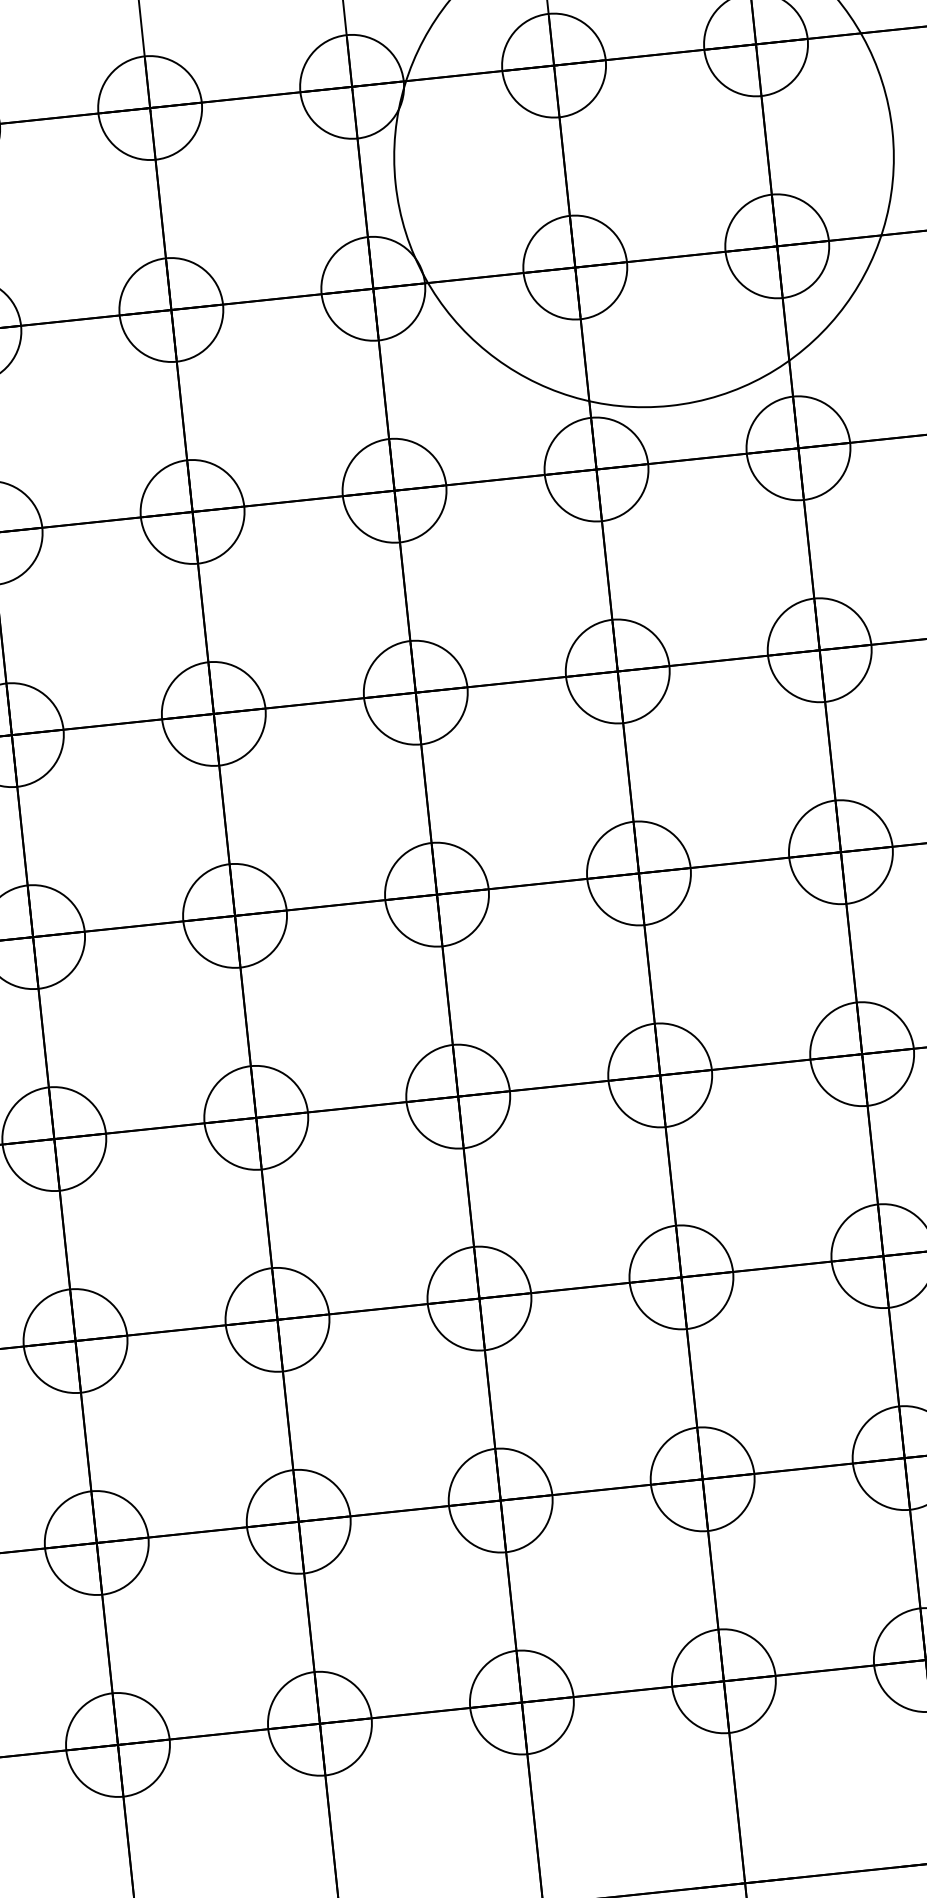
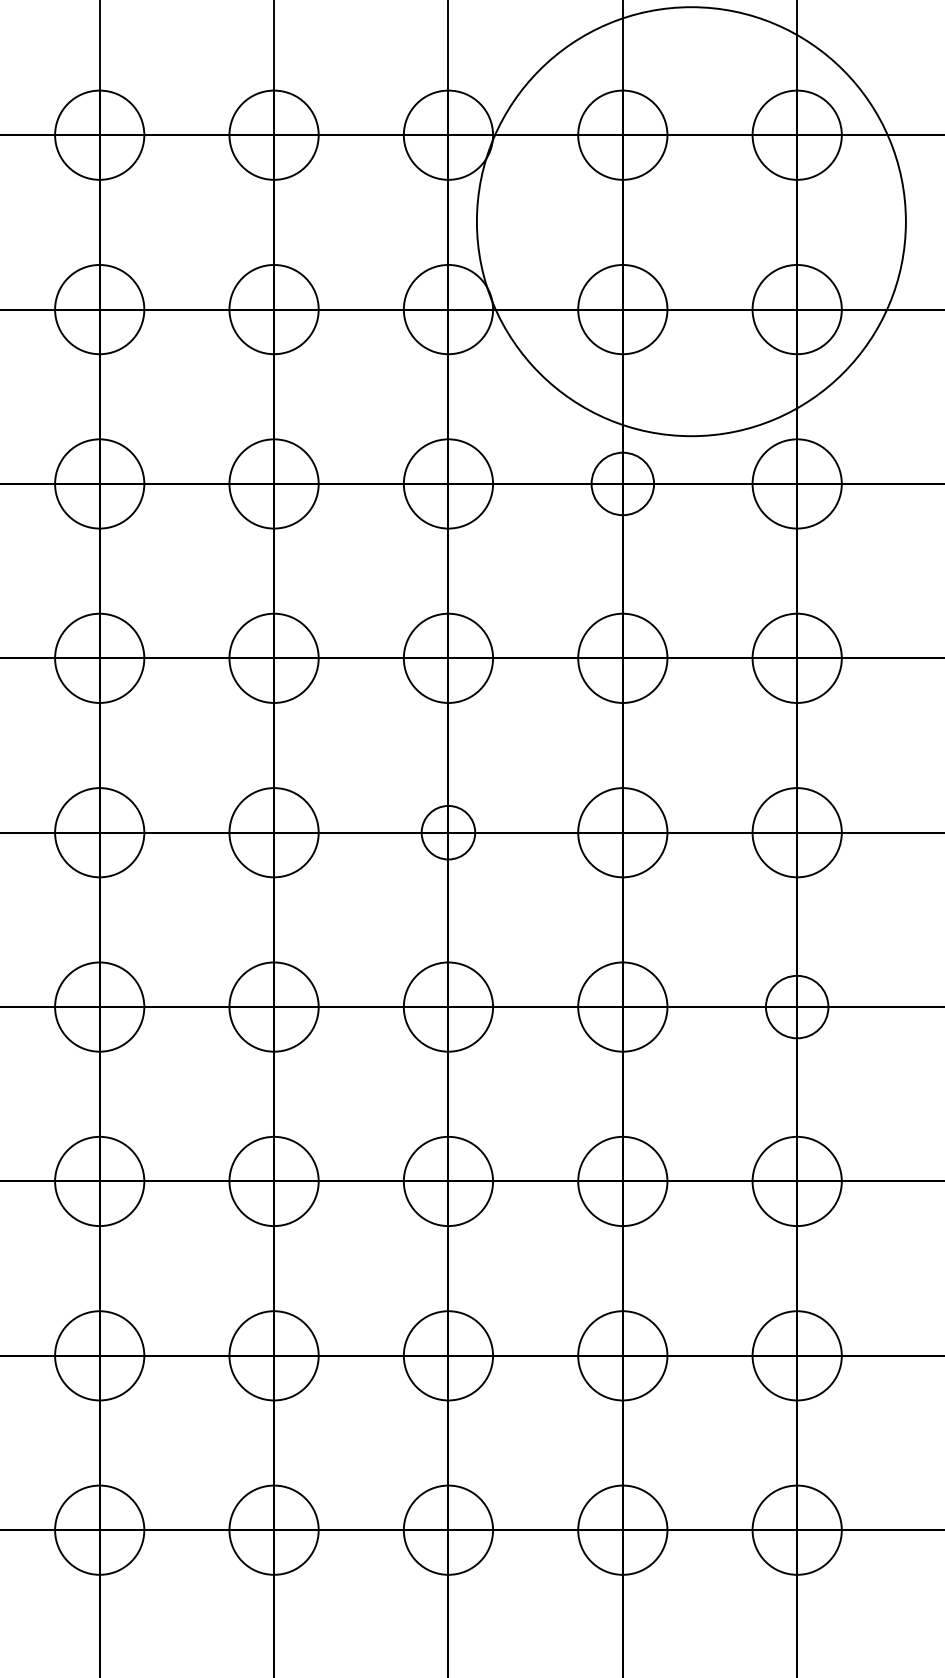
circle: (596, 469) -> (622, 483), size x0.7
circle: (437, 894) -> (448, 832), size x0.6
circle: (861, 1053) -> (796, 1006), size x0.7

